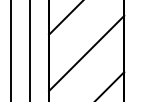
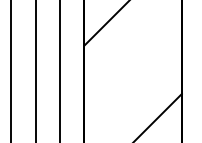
line: (86, 53) -> (132, 69), removed

